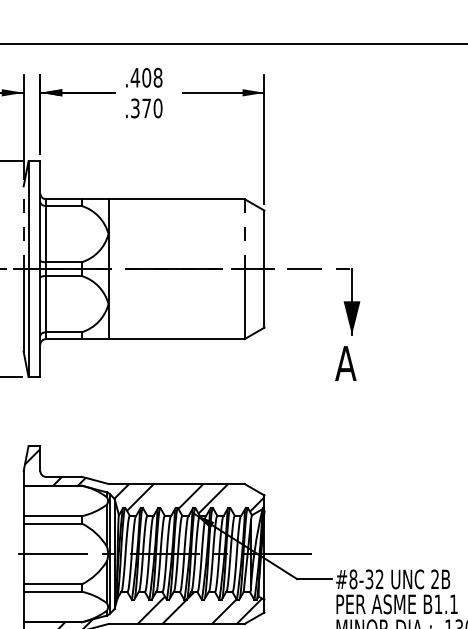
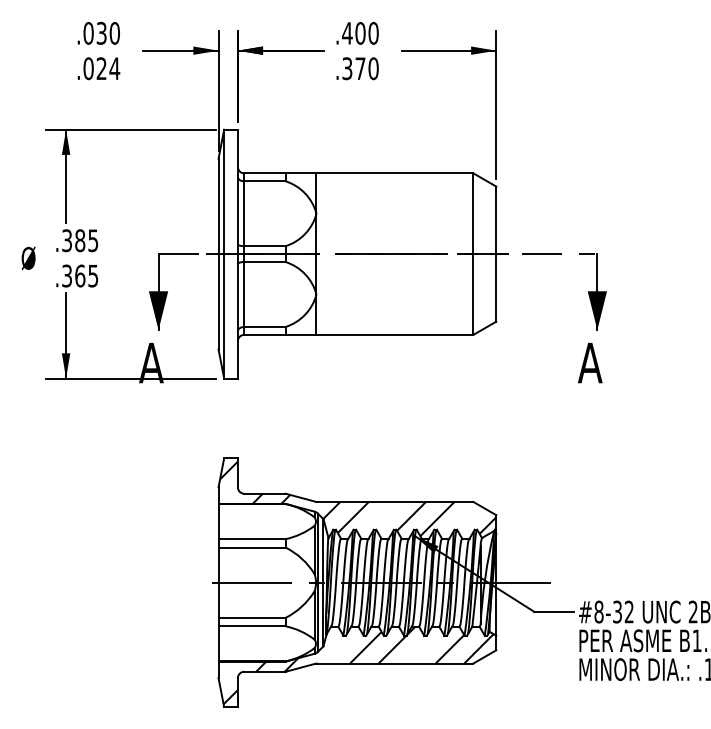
text: (157, 77) -> (373, 33), .408 -> .400
line: (23, 227) -> (218, 206), dashed -> solid
line: (244, 233) -> (473, 213), dashed -> solid

